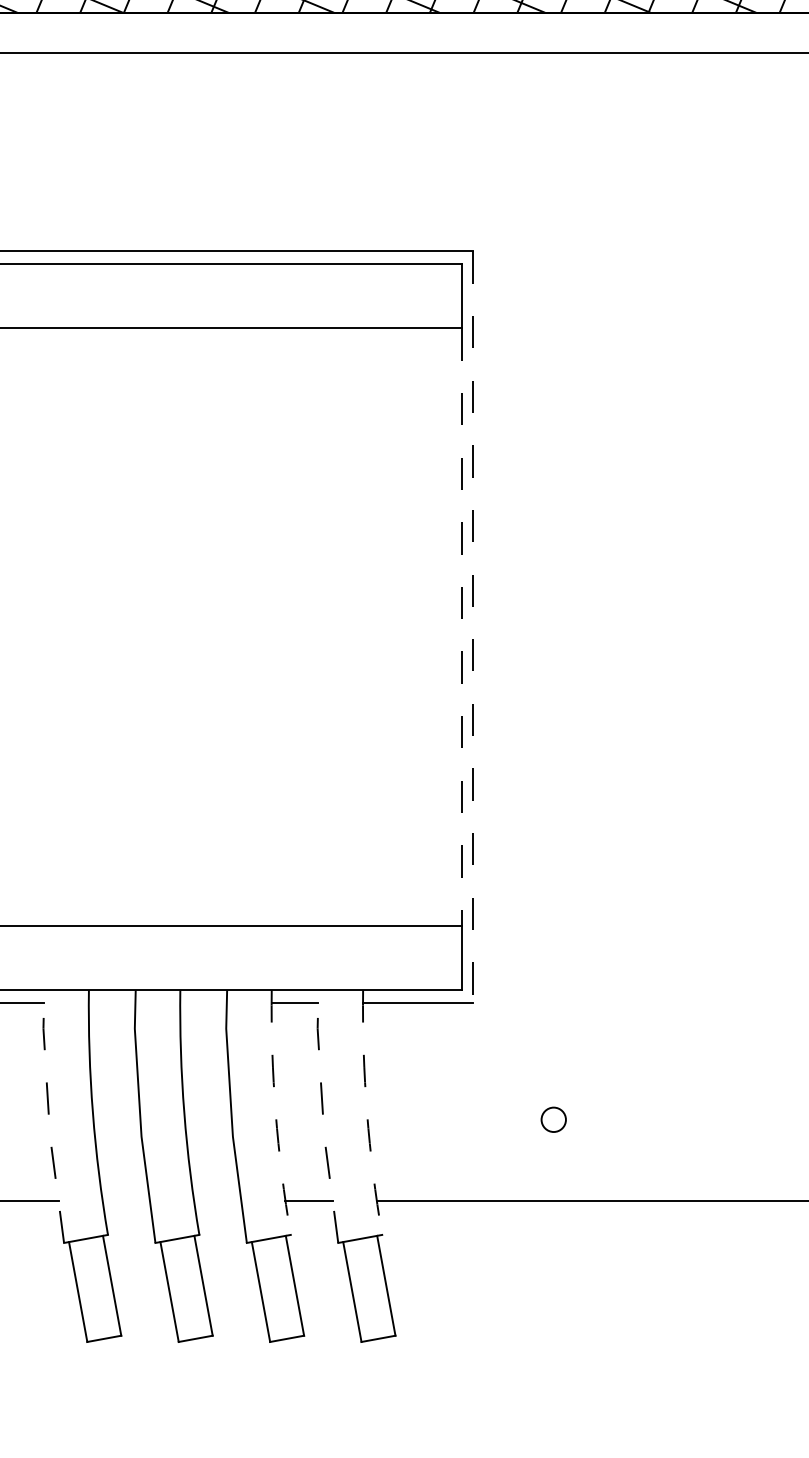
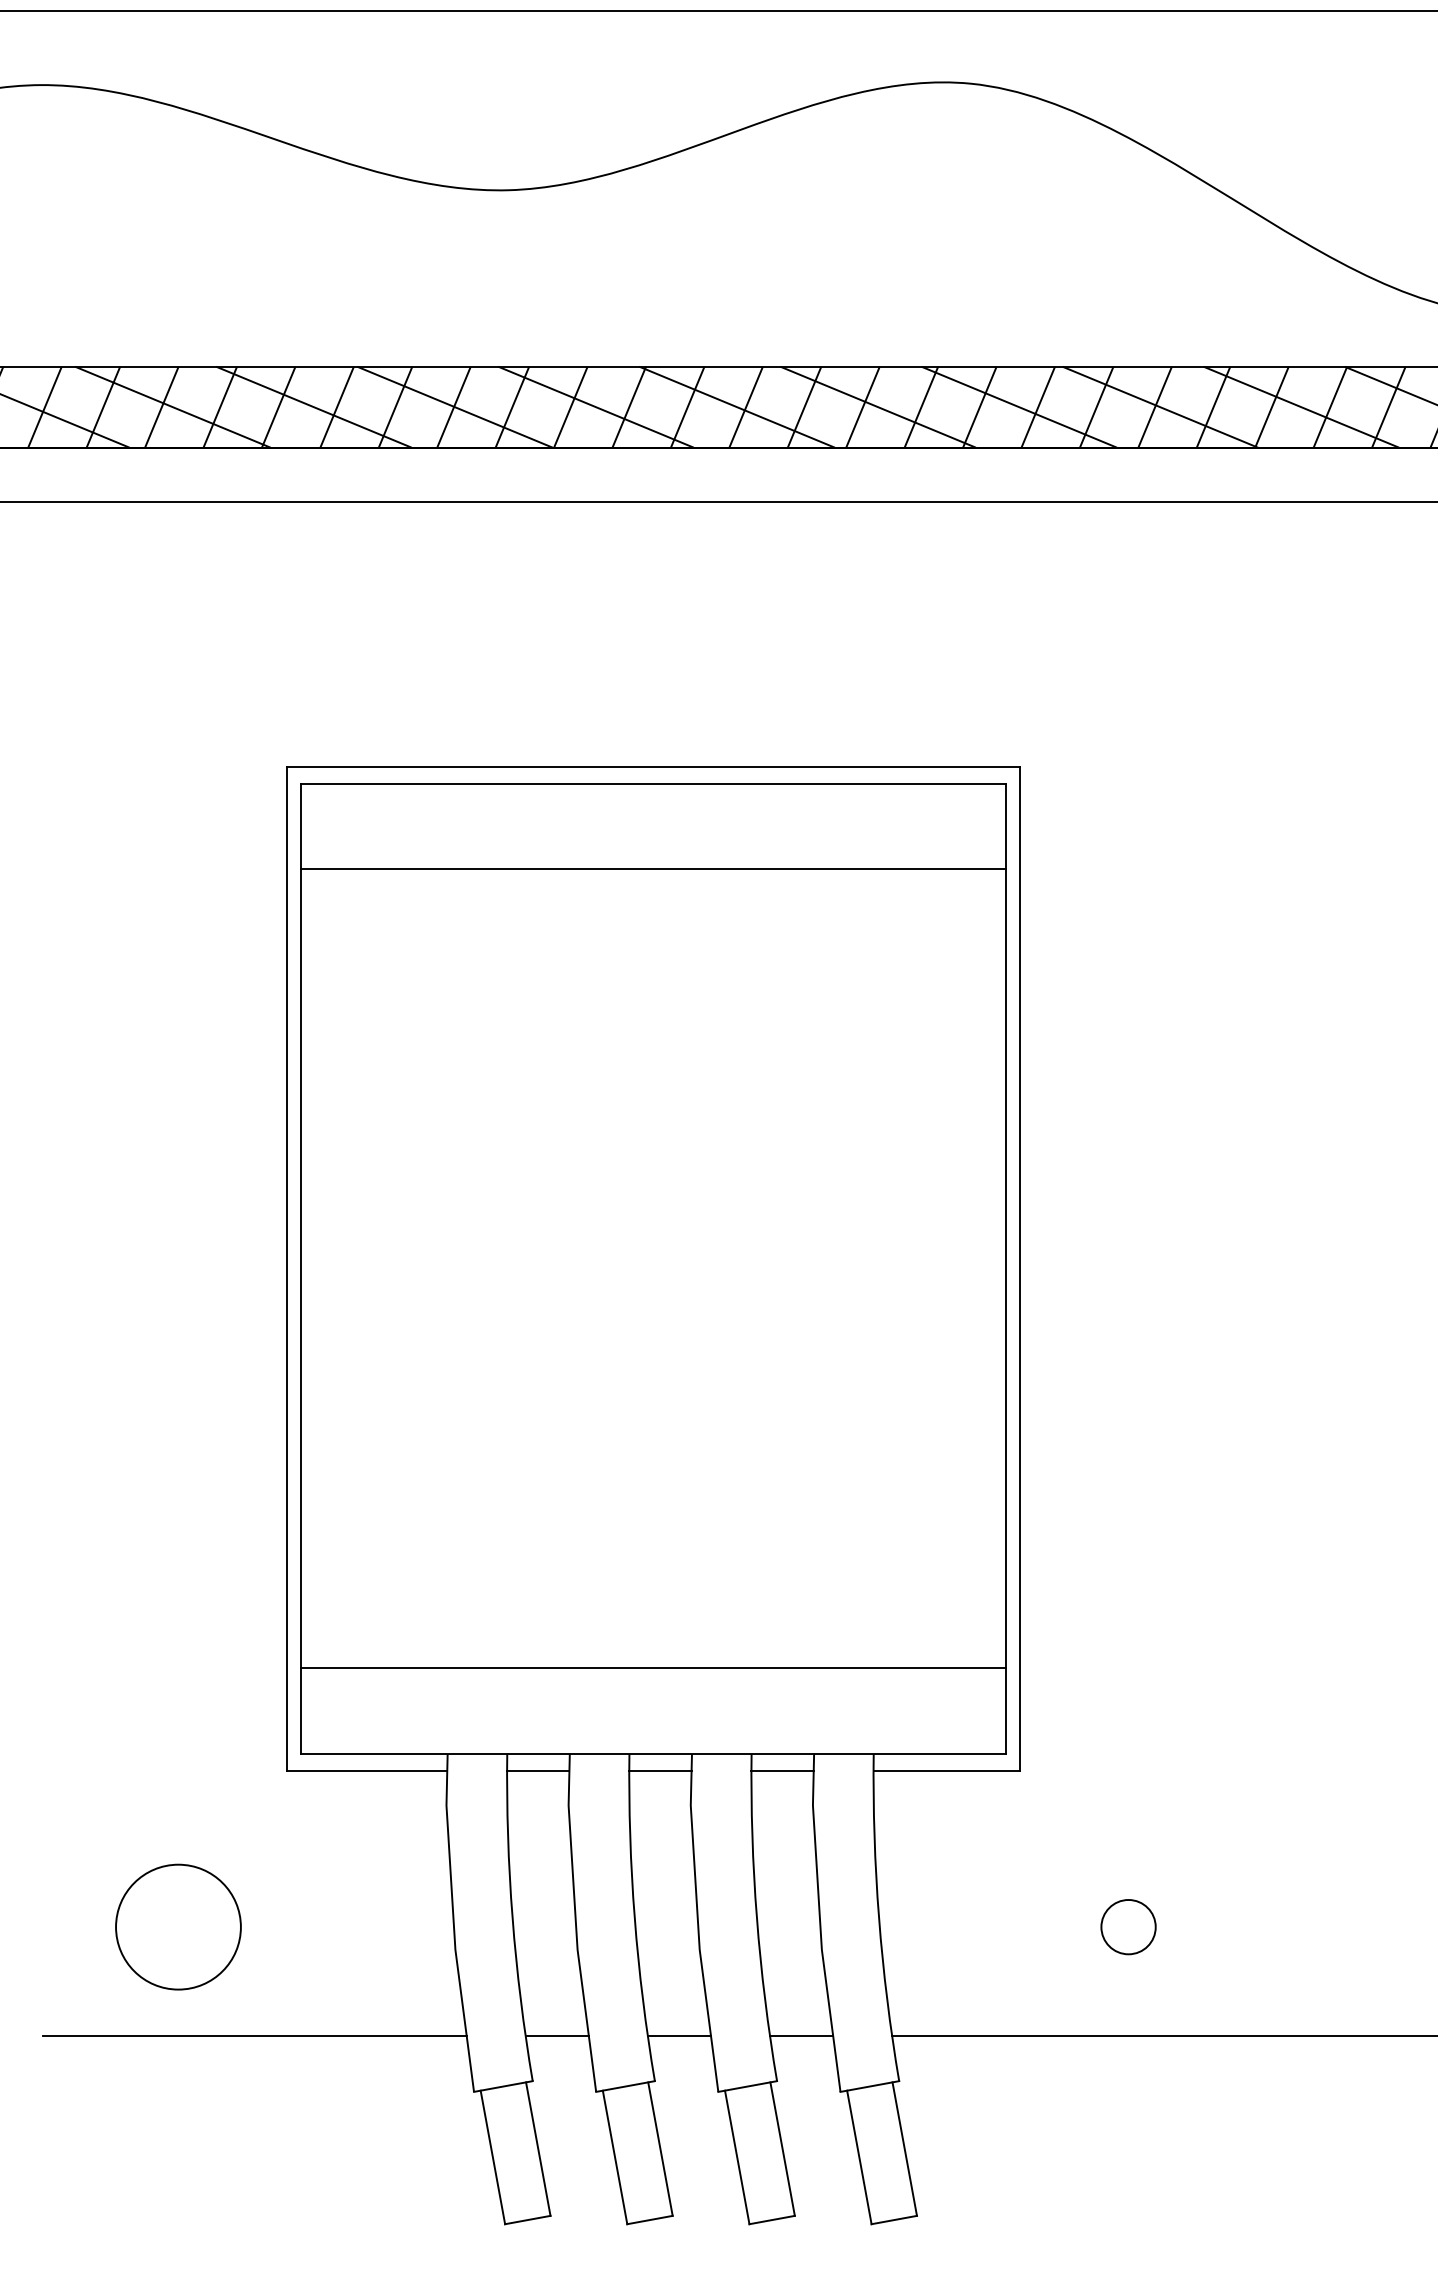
line: (462, 627) -> (1006, 1269), dashed -> solid
line: (472, 627) -> (1020, 1269), dashed -> solid
line: (112, 1003) -> (538, 1771), added
line: (203, 1003) -> (660, 1771), added
arc: (275, 1113) -> (756, 1918), dashed -> solid
arc: (367, 1113) -> (879, 1918), dashed -> solid
line: (48, 1116) -> (453, 1922), dashed -> solid
line: (323, 1116) -> (820, 1922), dashed -> solid
circle: (553, 1119) -> (1128, 1927), size x1.67
line: (125, 1200) -> (556, 2035), added
line: (217, 1200) -> (678, 2035), added

